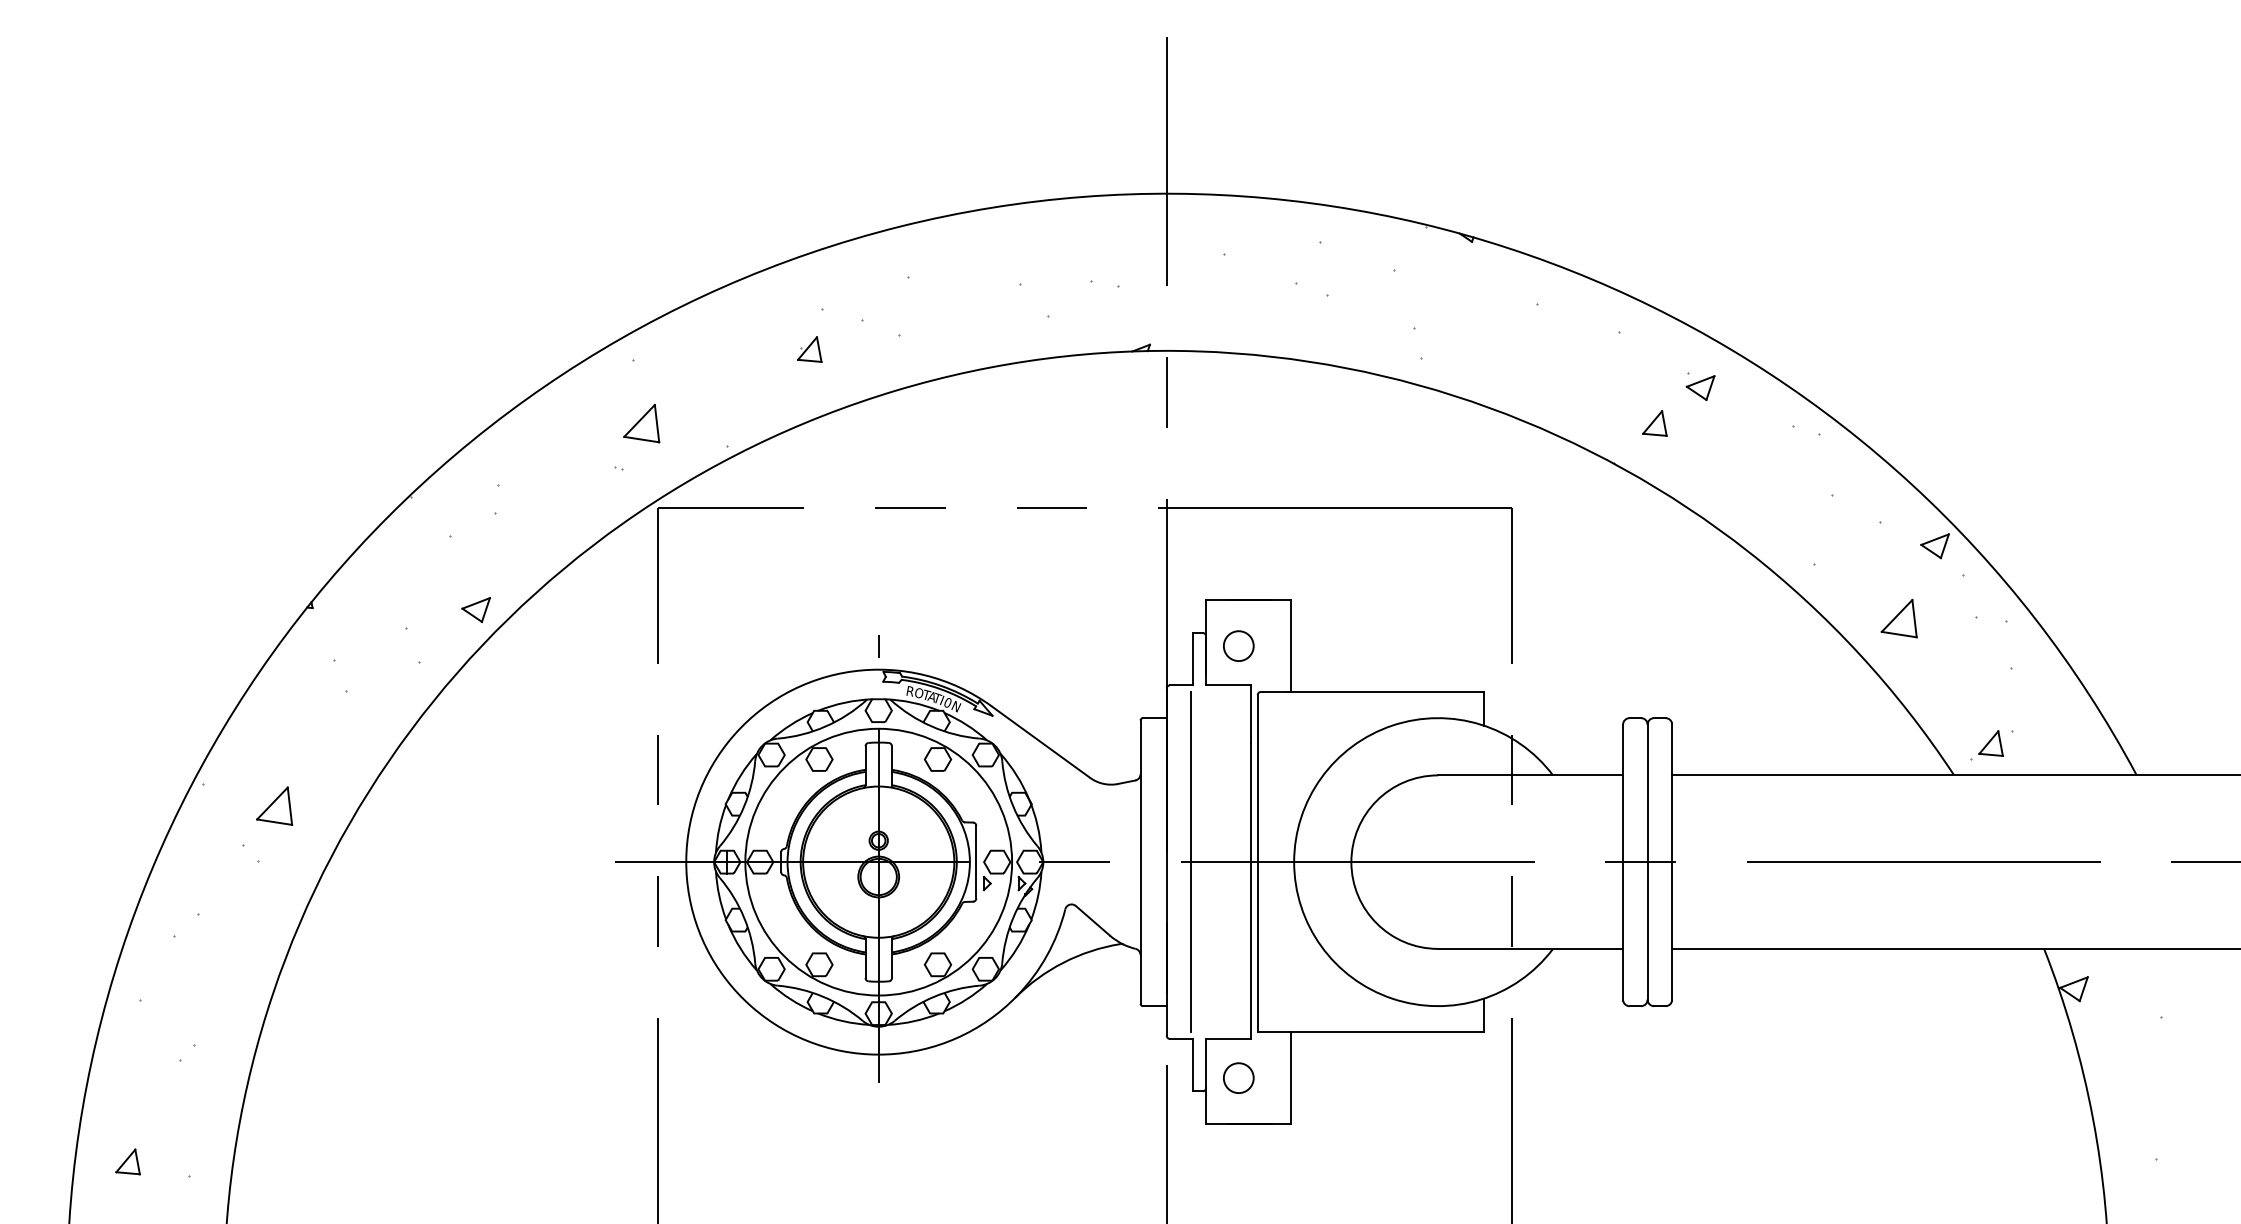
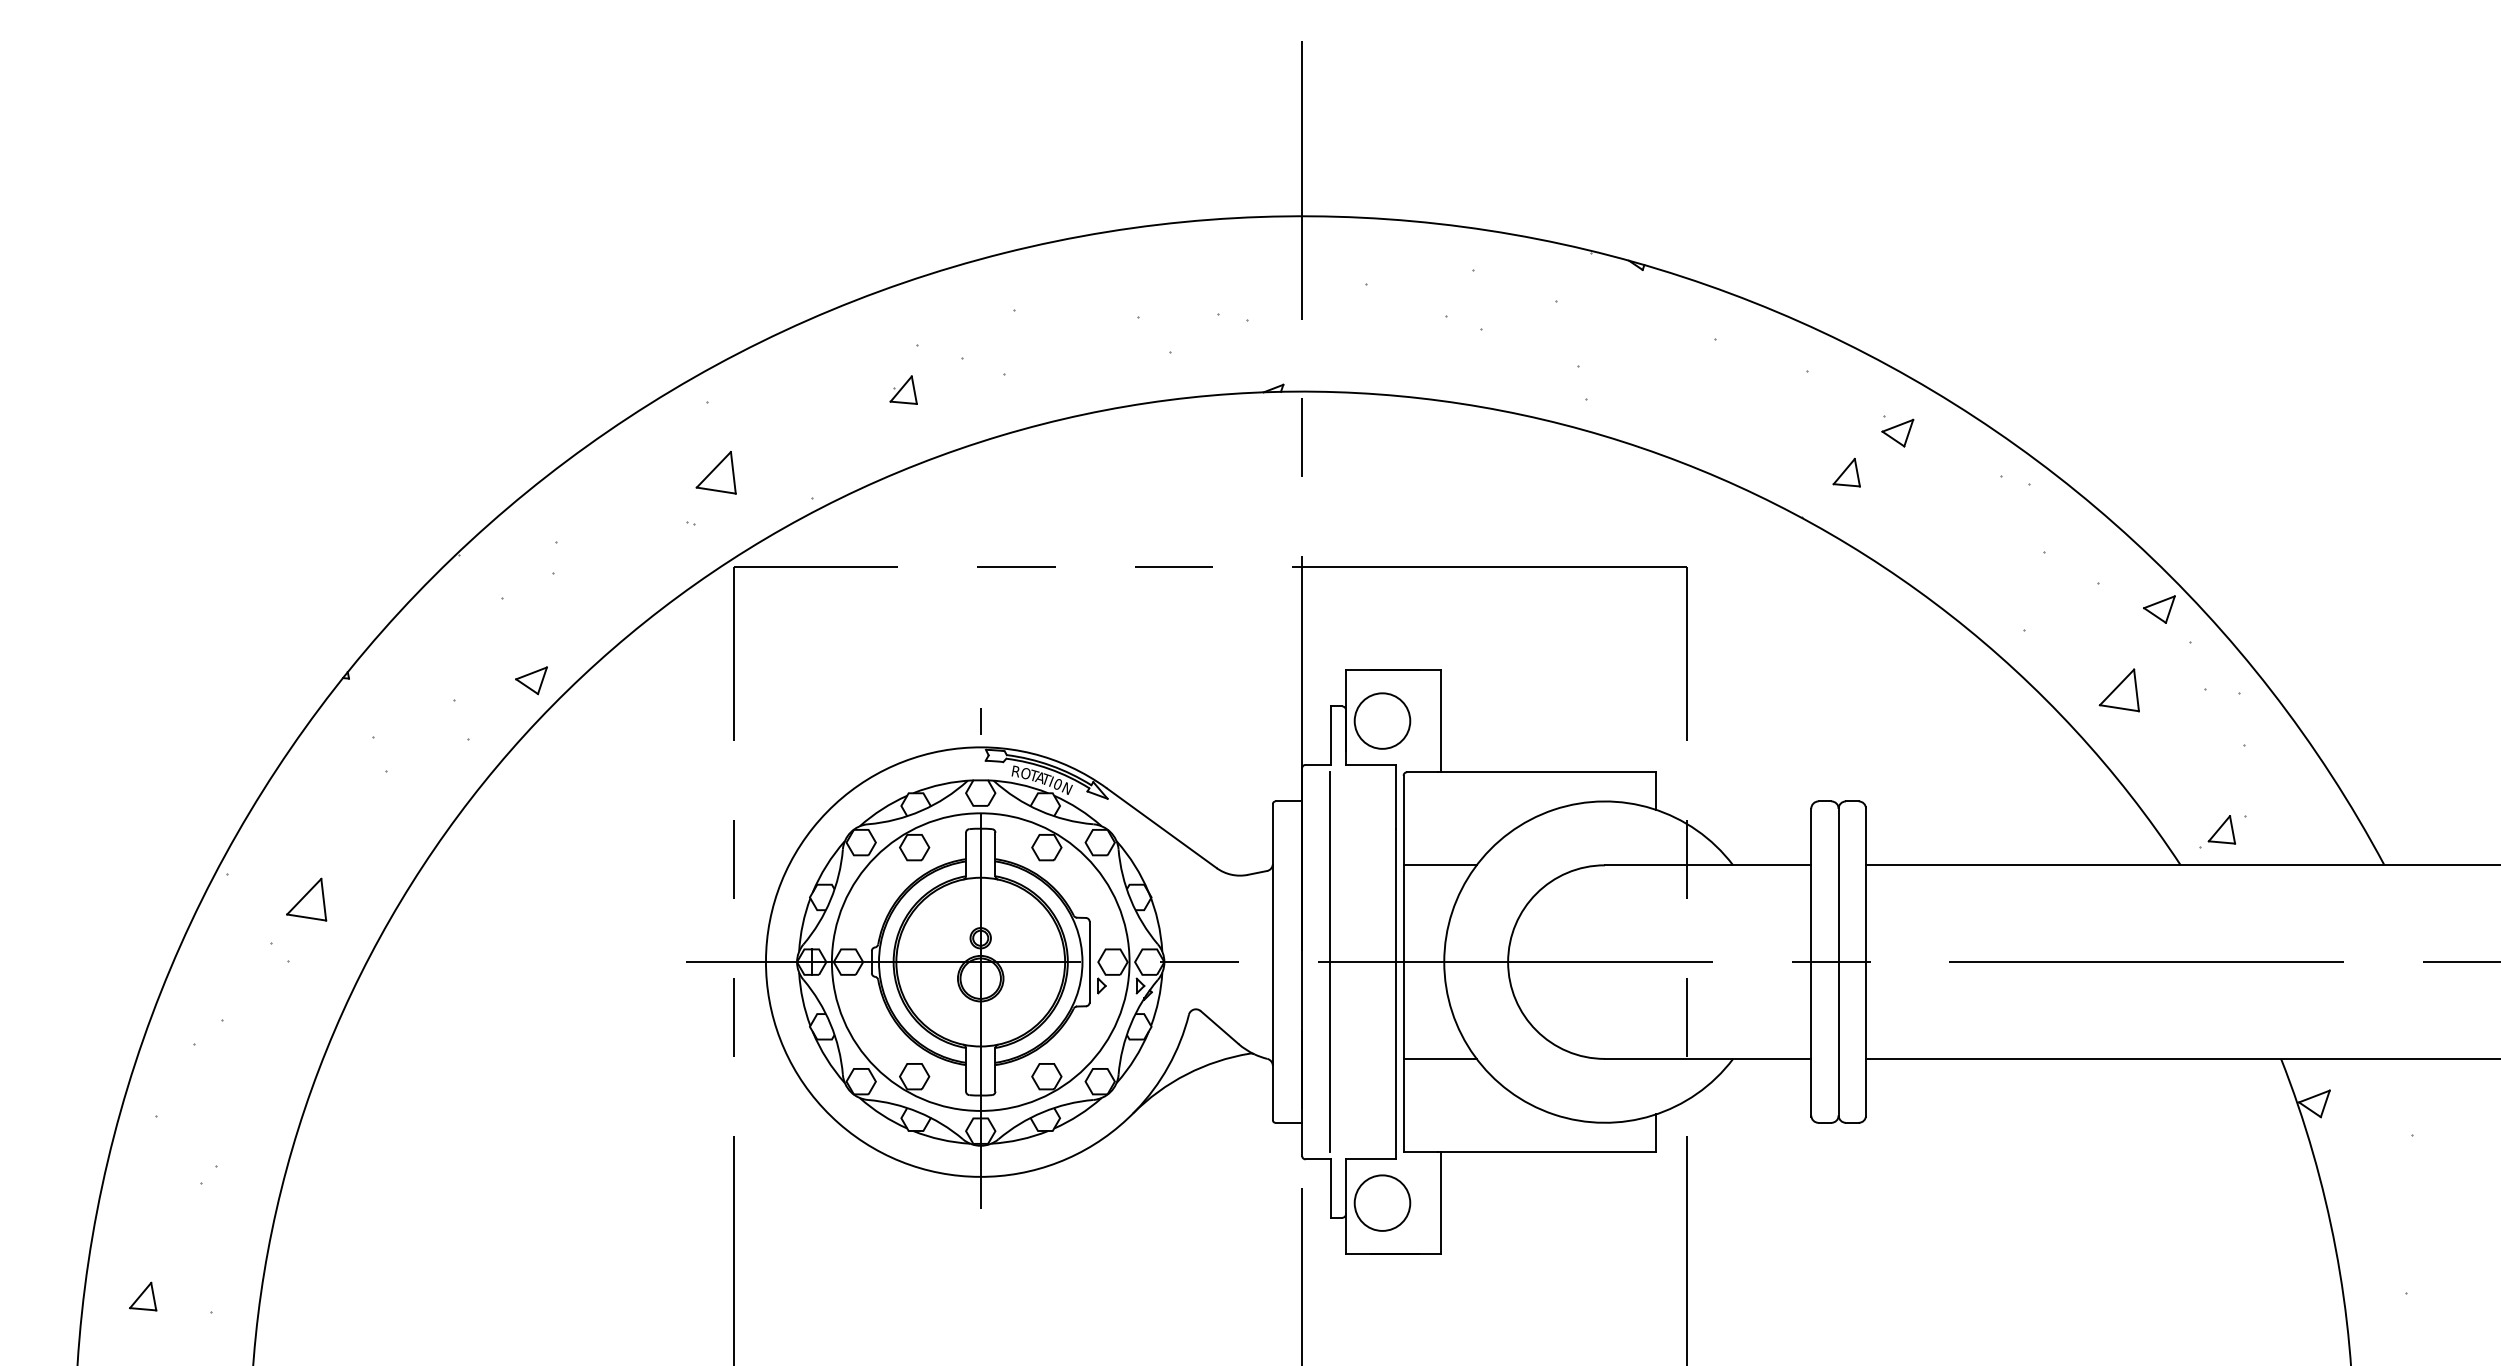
circle: (1238, 645) -> (1382, 720), size x1.67
line: (1289, 775) -> (1439, 865), added
line: (1289, 948) -> (1439, 1058), added
circle: (1238, 1077) -> (1382, 1202), size x1.67

